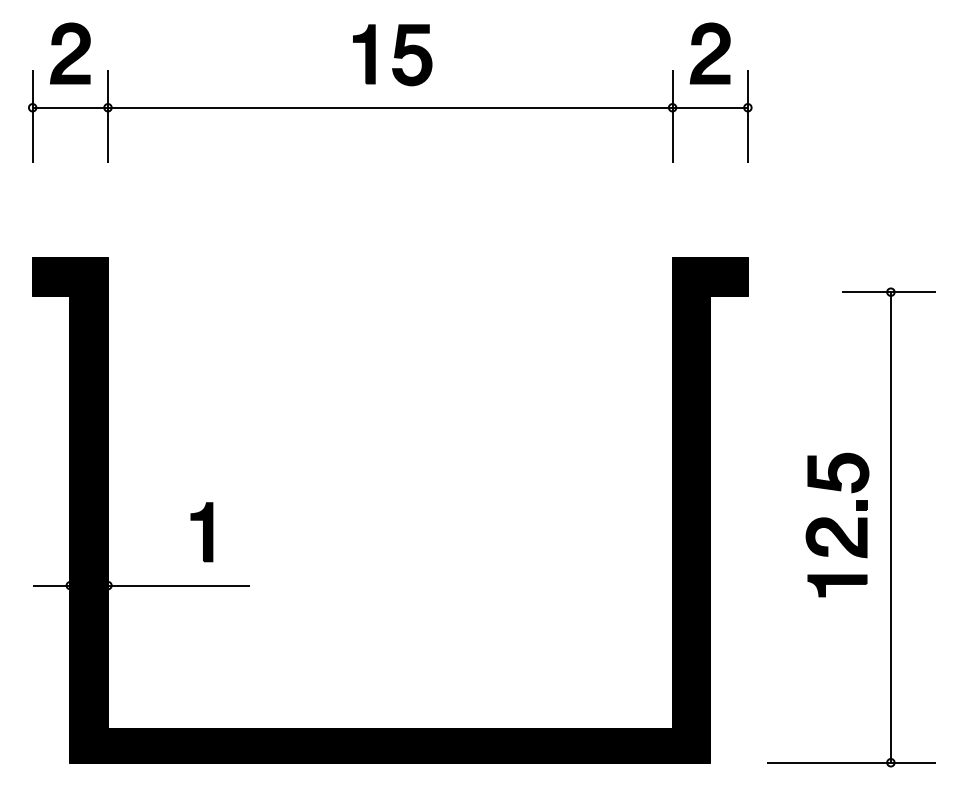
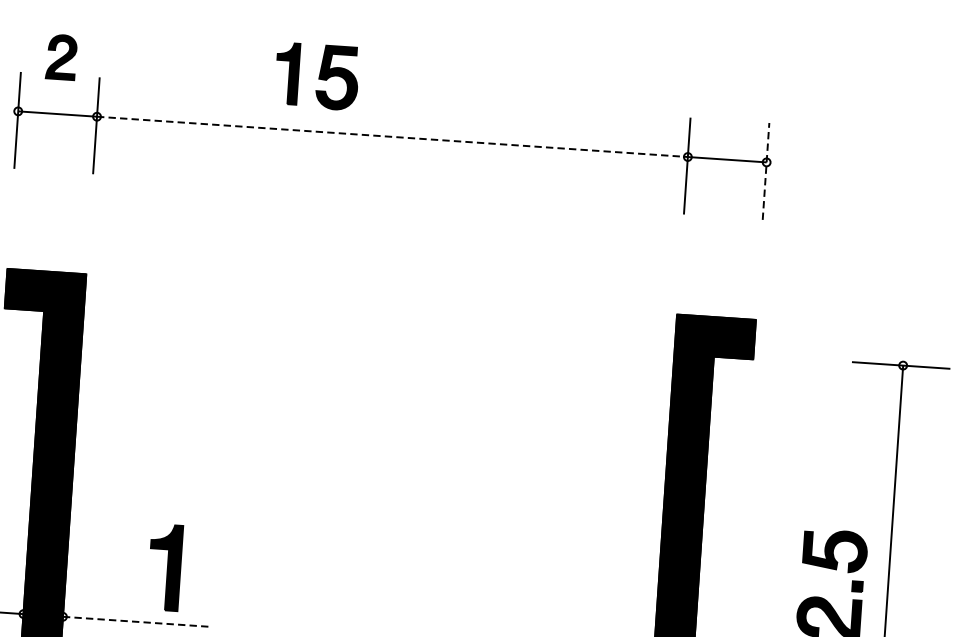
part: (70, 53) -> (61, 57), size x0.7
part: (709, 53) -> (730, 102), removed
part: (392, 55) -> (316, 76), moved
line: (390, 107) -> (392, 136), solid -> dashed
line: (747, 115) -> (765, 170), solid -> dashed
part: (201, 532) -> (164, 567), size x1.4
line: (178, 585) -> (136, 621), solid -> dashed

